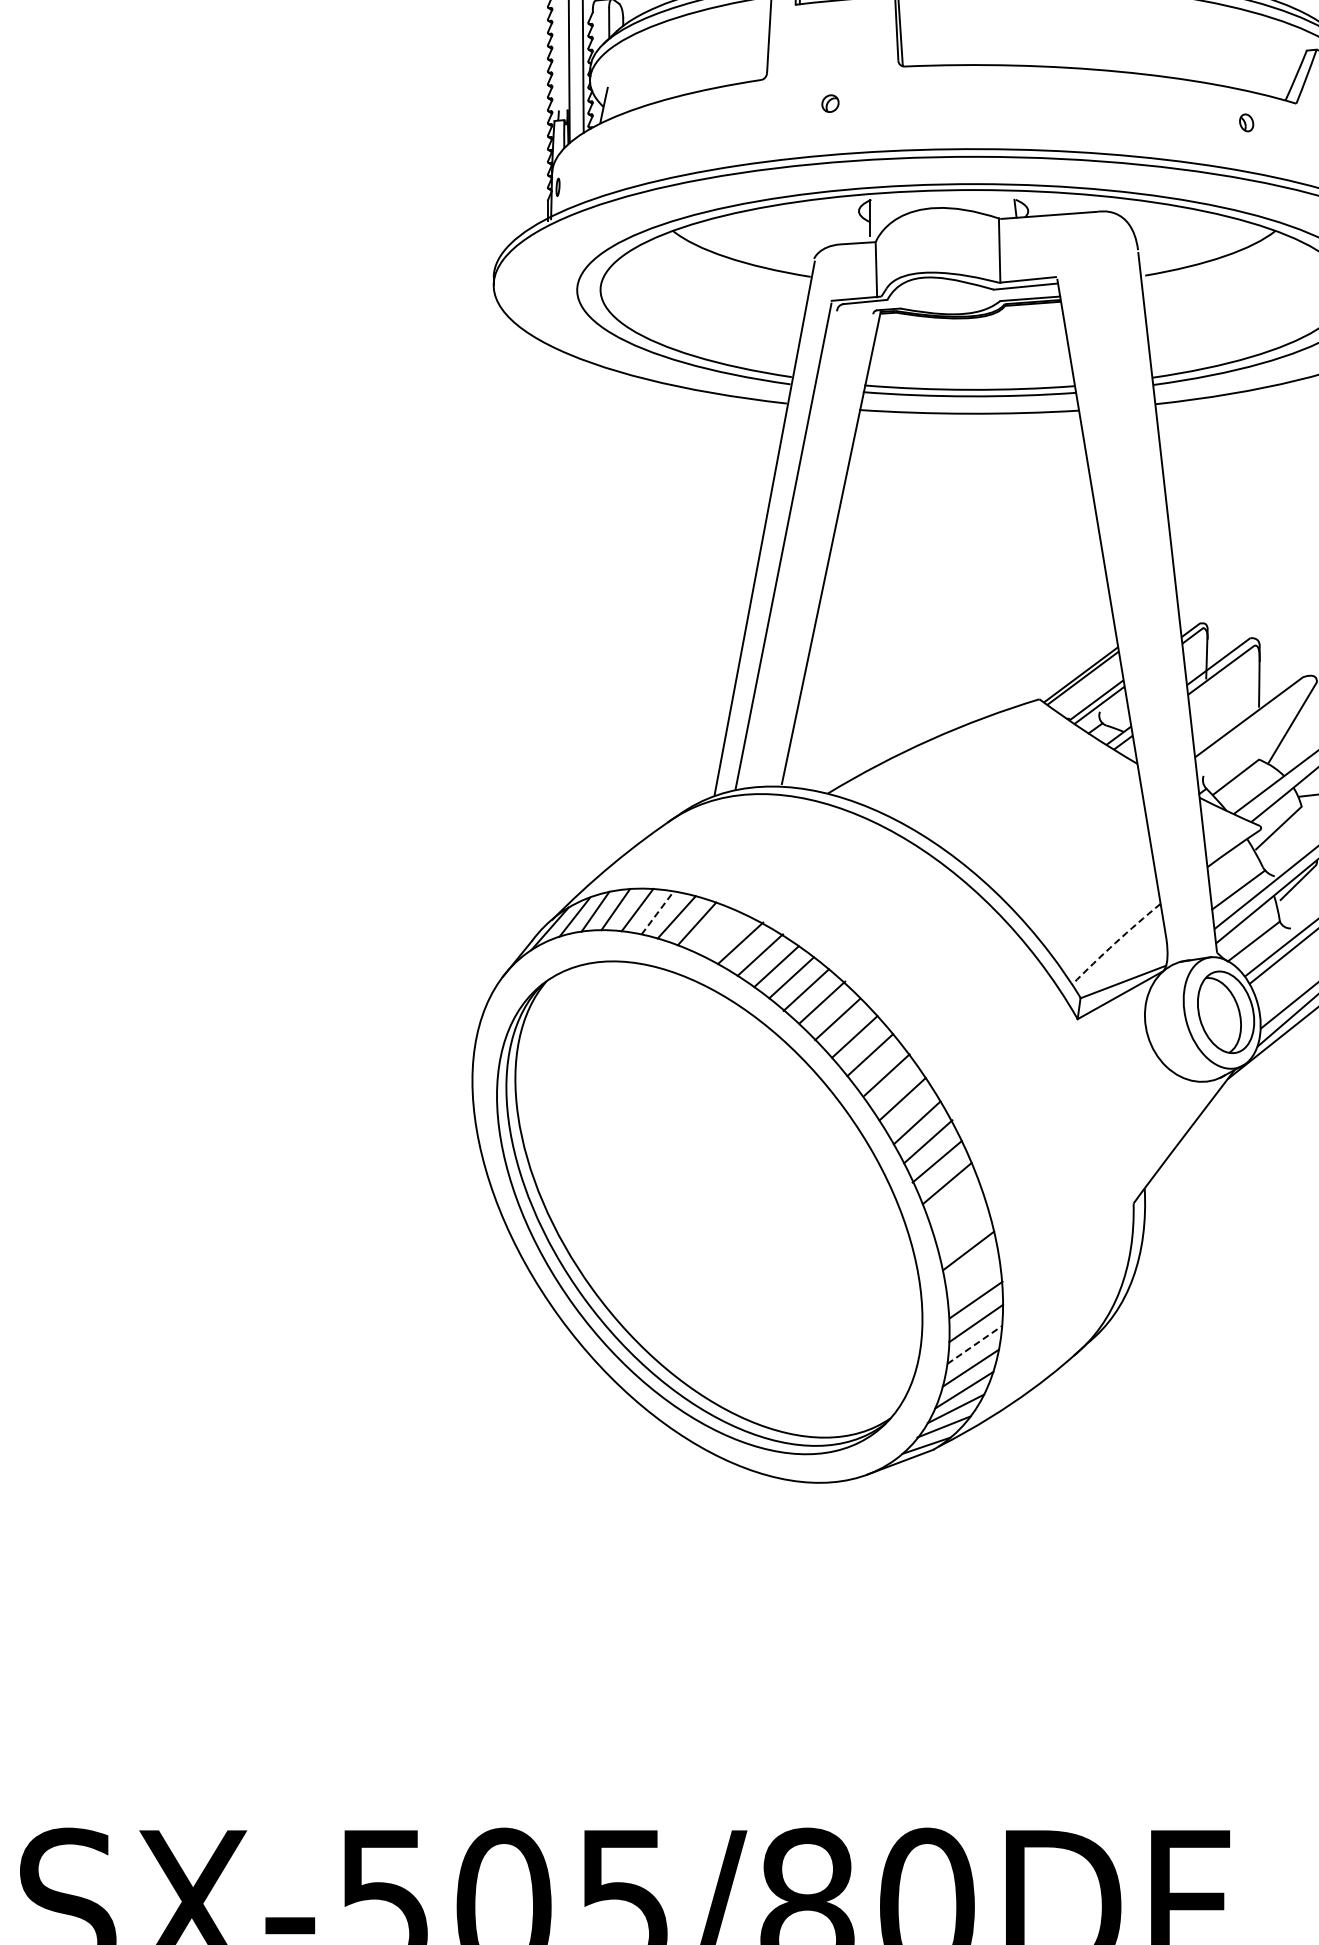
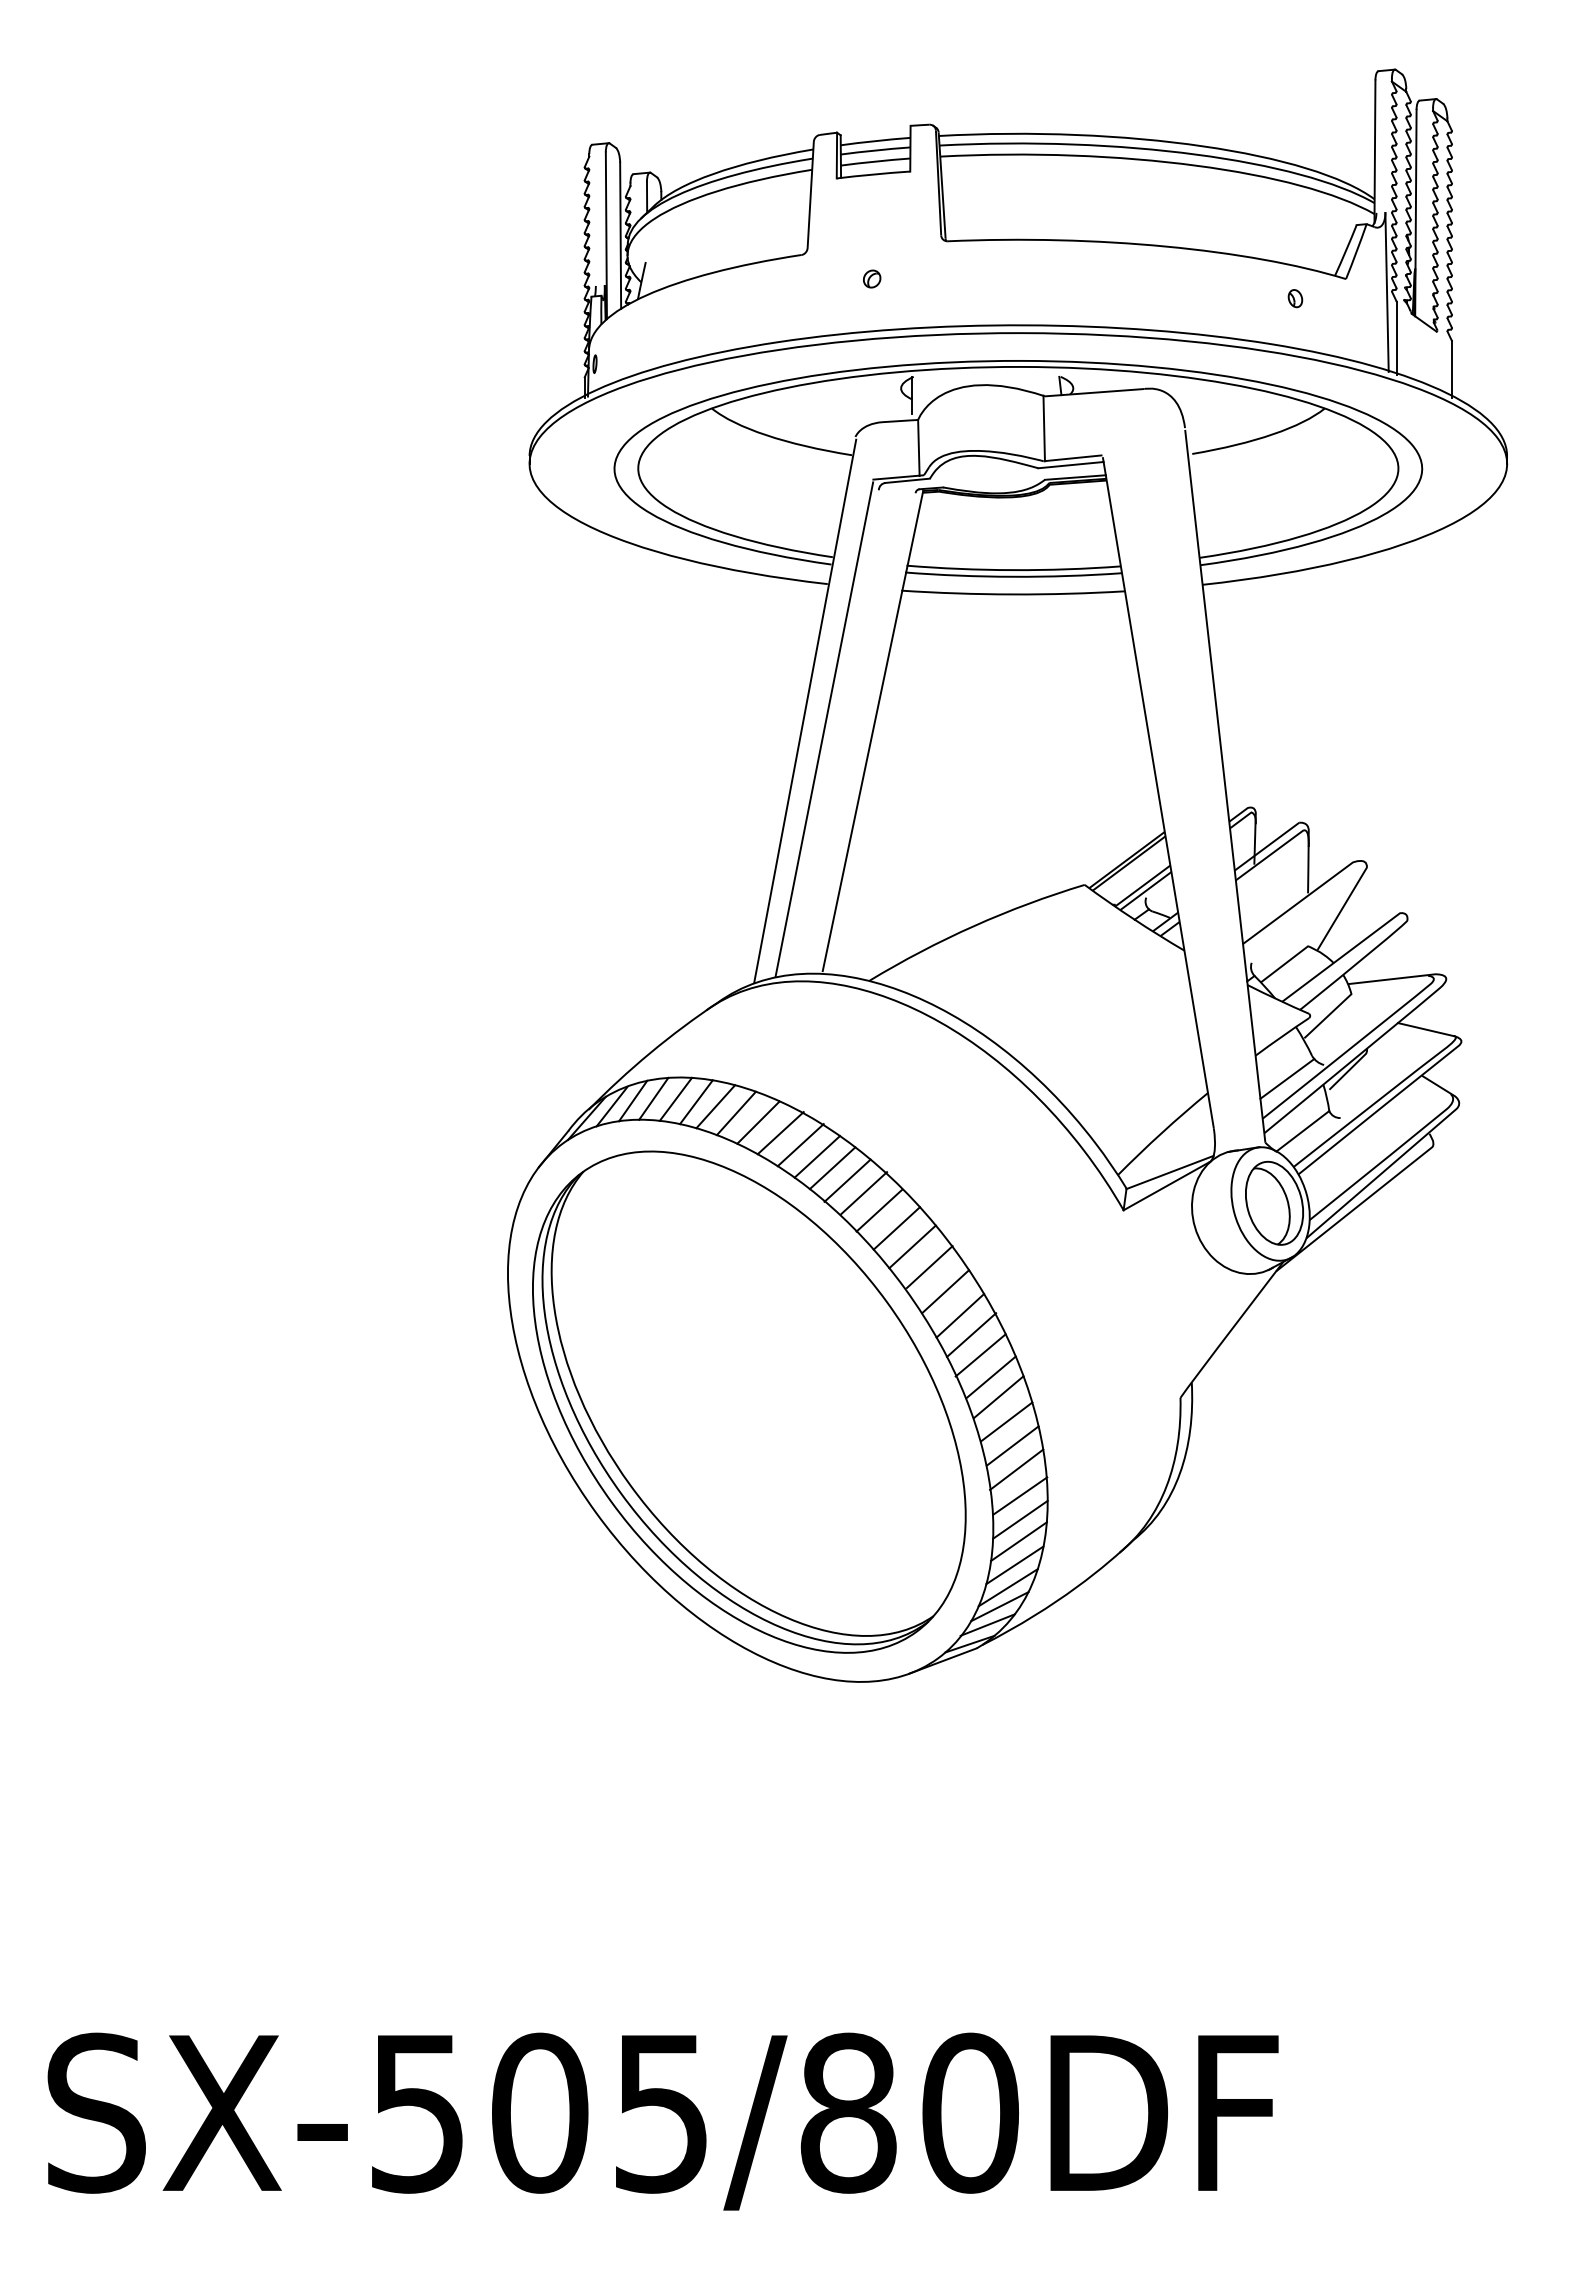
line: (657, 912) -> (696, 1101), dashed -> solid
line: (718, 932) -> (758, 1122), added
arc: (1114, 943) -> (1161, 1133), dashed -> solid
line: (954, 1203) -> (998, 1397), added
line: (962, 1226) -> (1006, 1421), added
line: (972, 1273) -> (1016, 1469), added
line: (974, 1344) -> (1018, 1541), dashed -> solid

